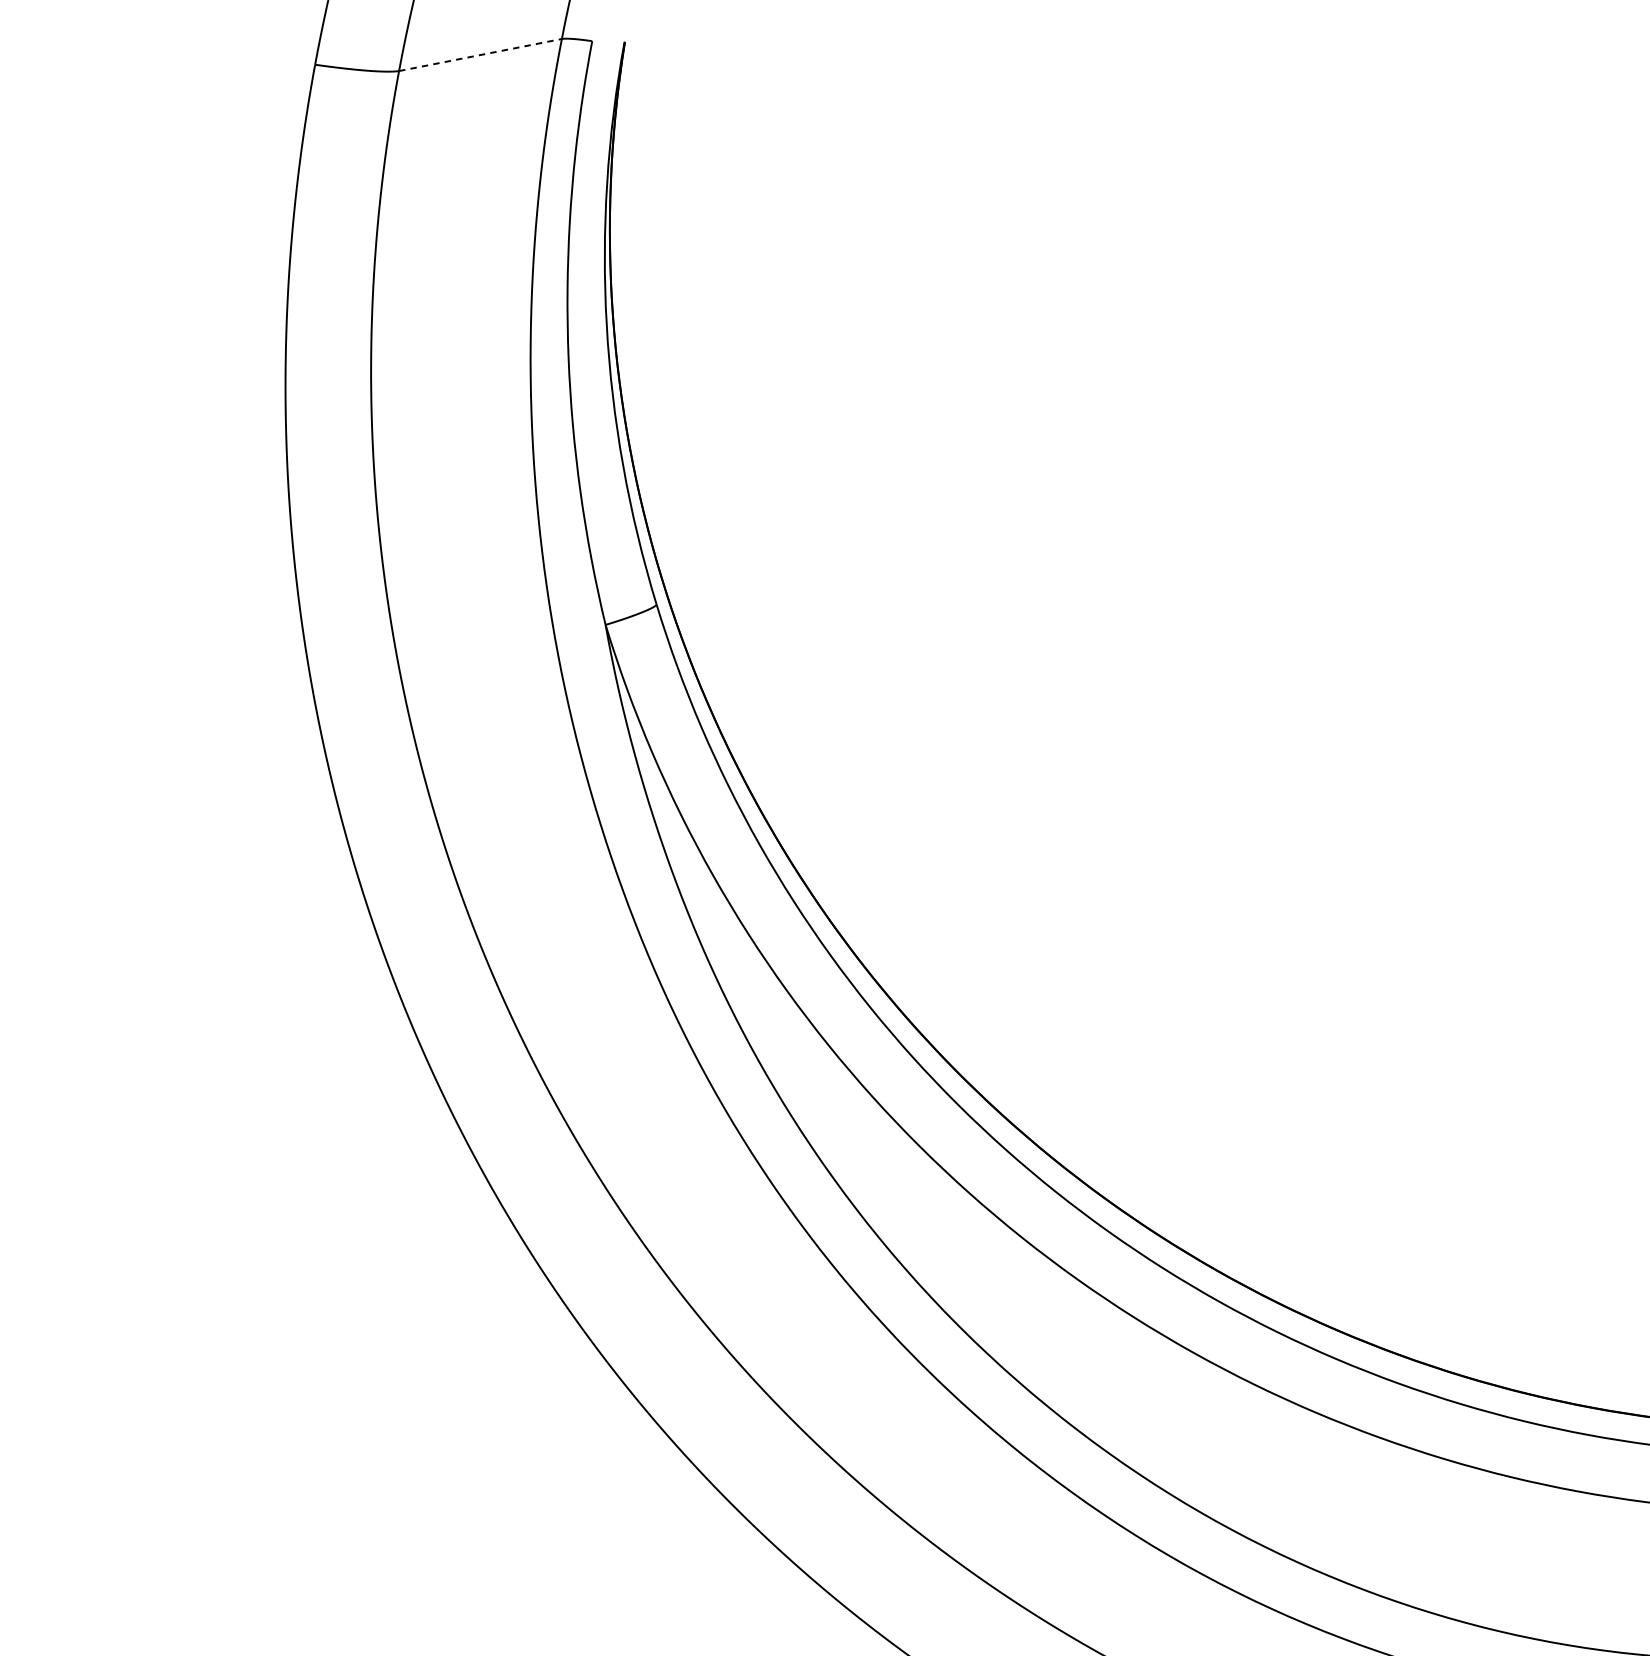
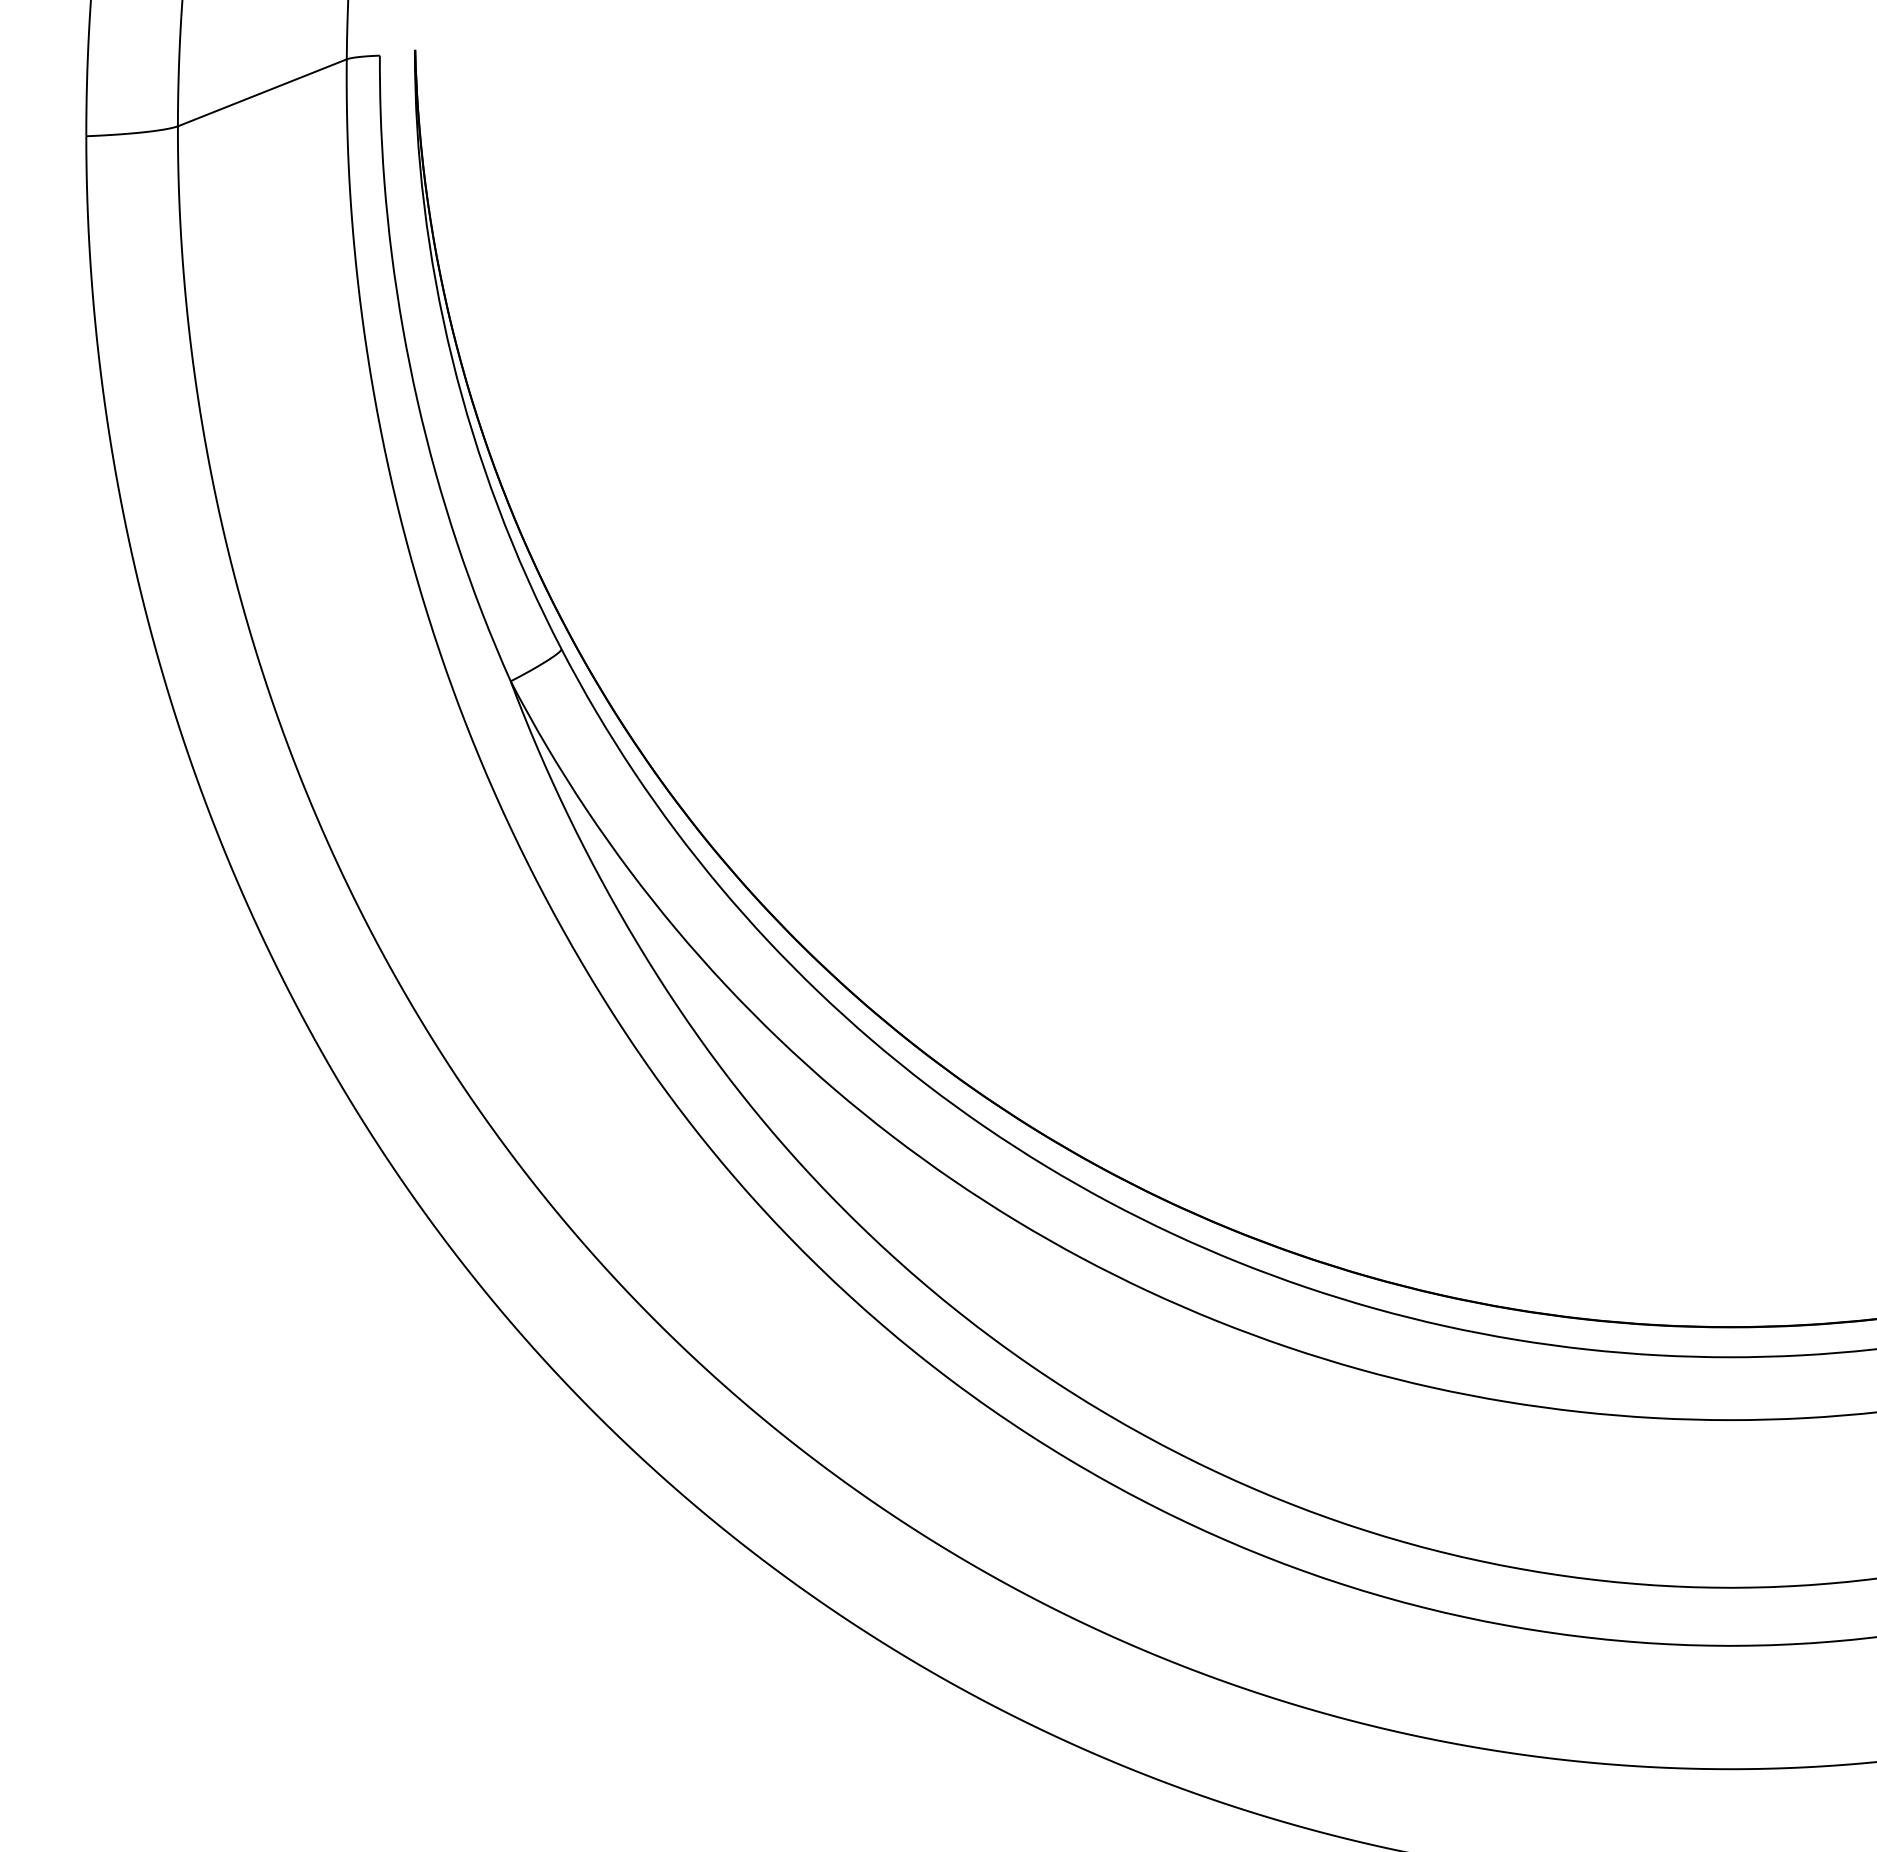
line: (480, 54) -> (262, 92), dashed -> solid

